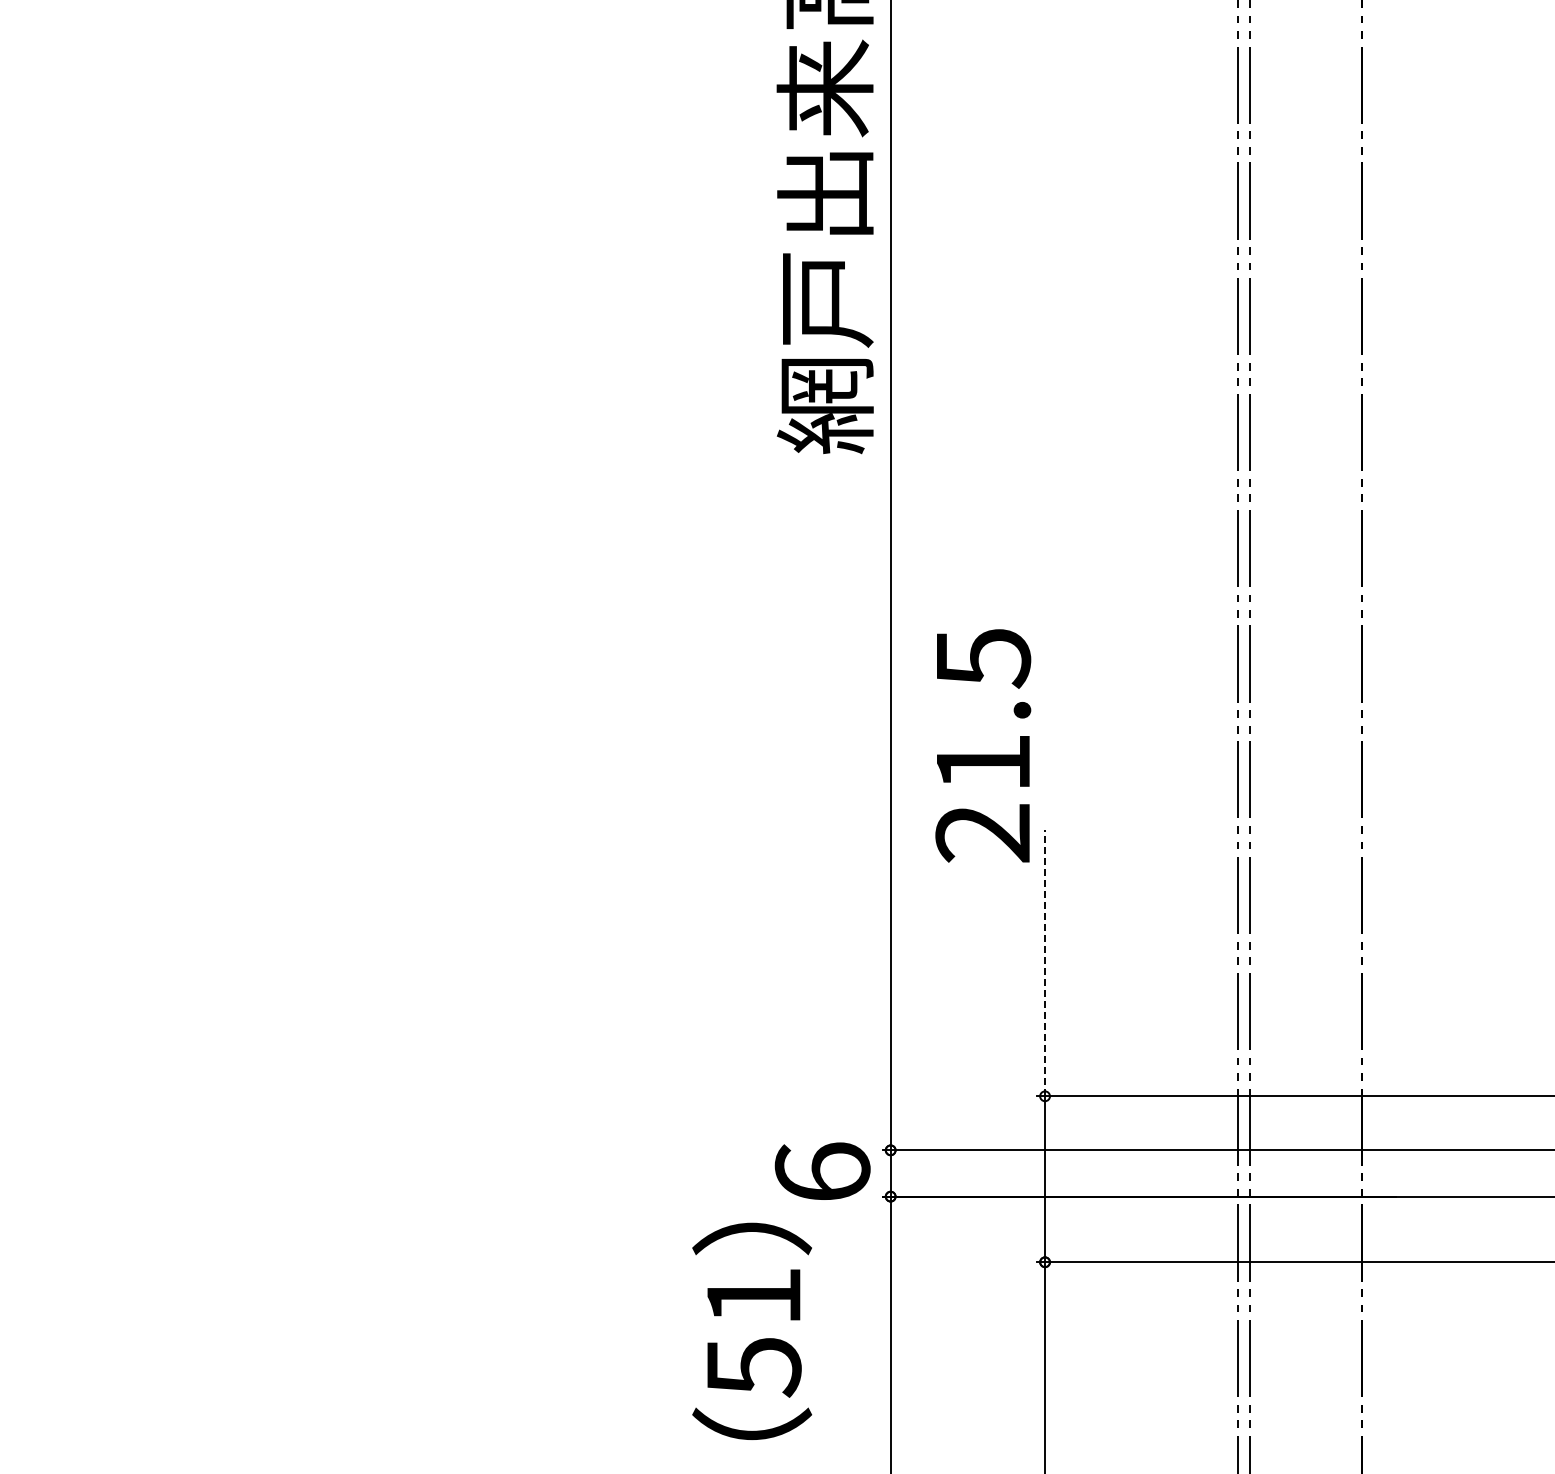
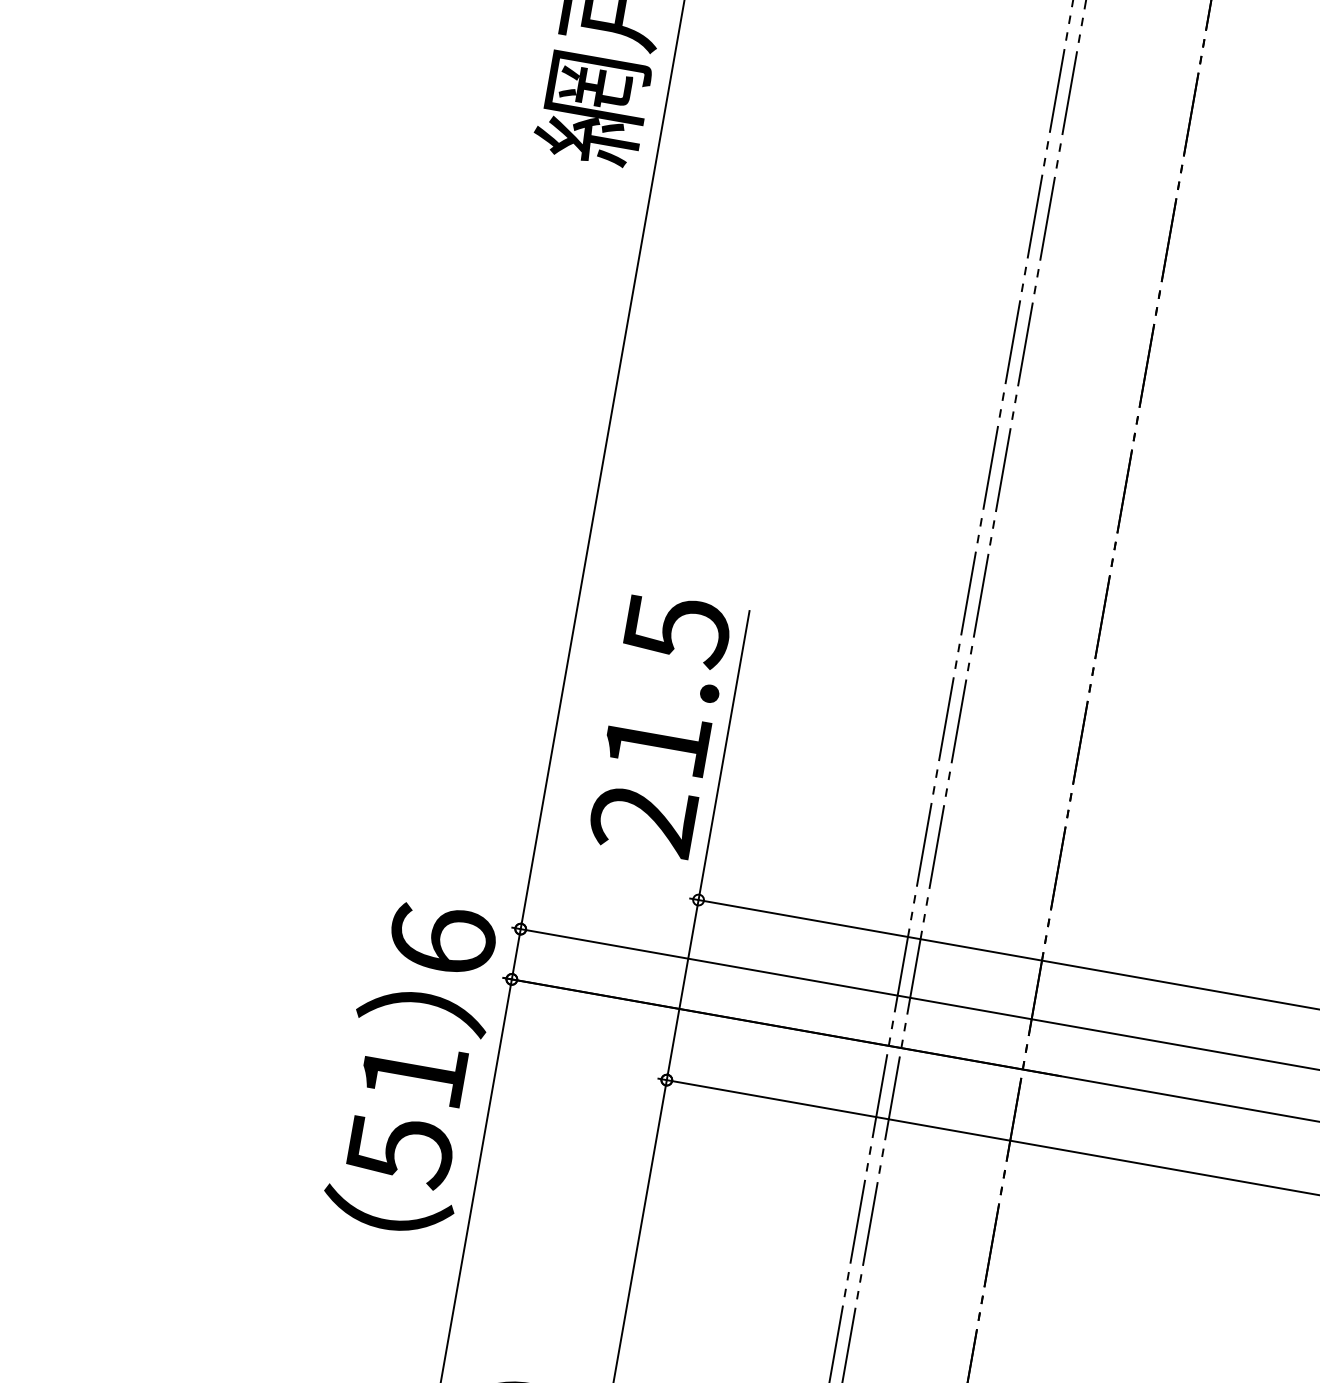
text: (983, 745) -> (660, 724), moved
line: (1045, 962) -> (724, 754), dashed -> solid
text: (752, 1330) -> (405, 1110), moved

